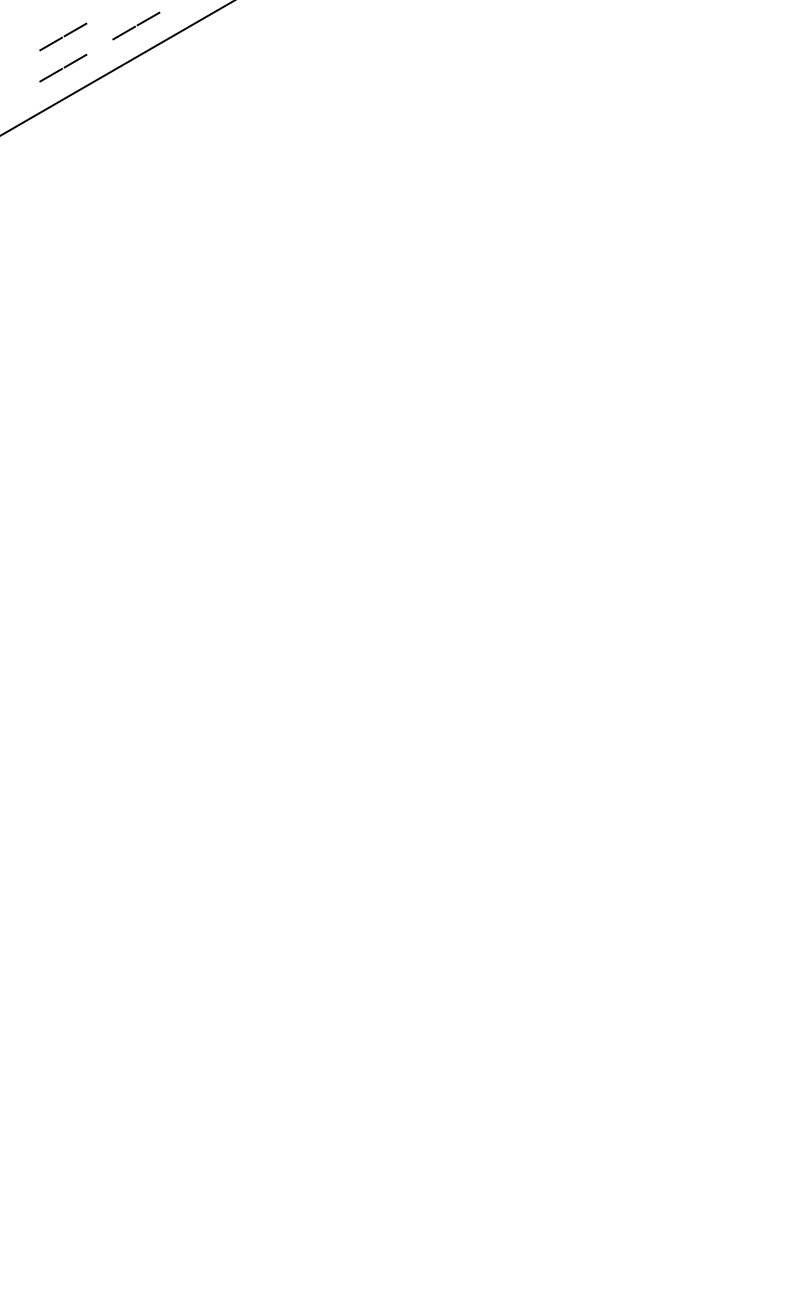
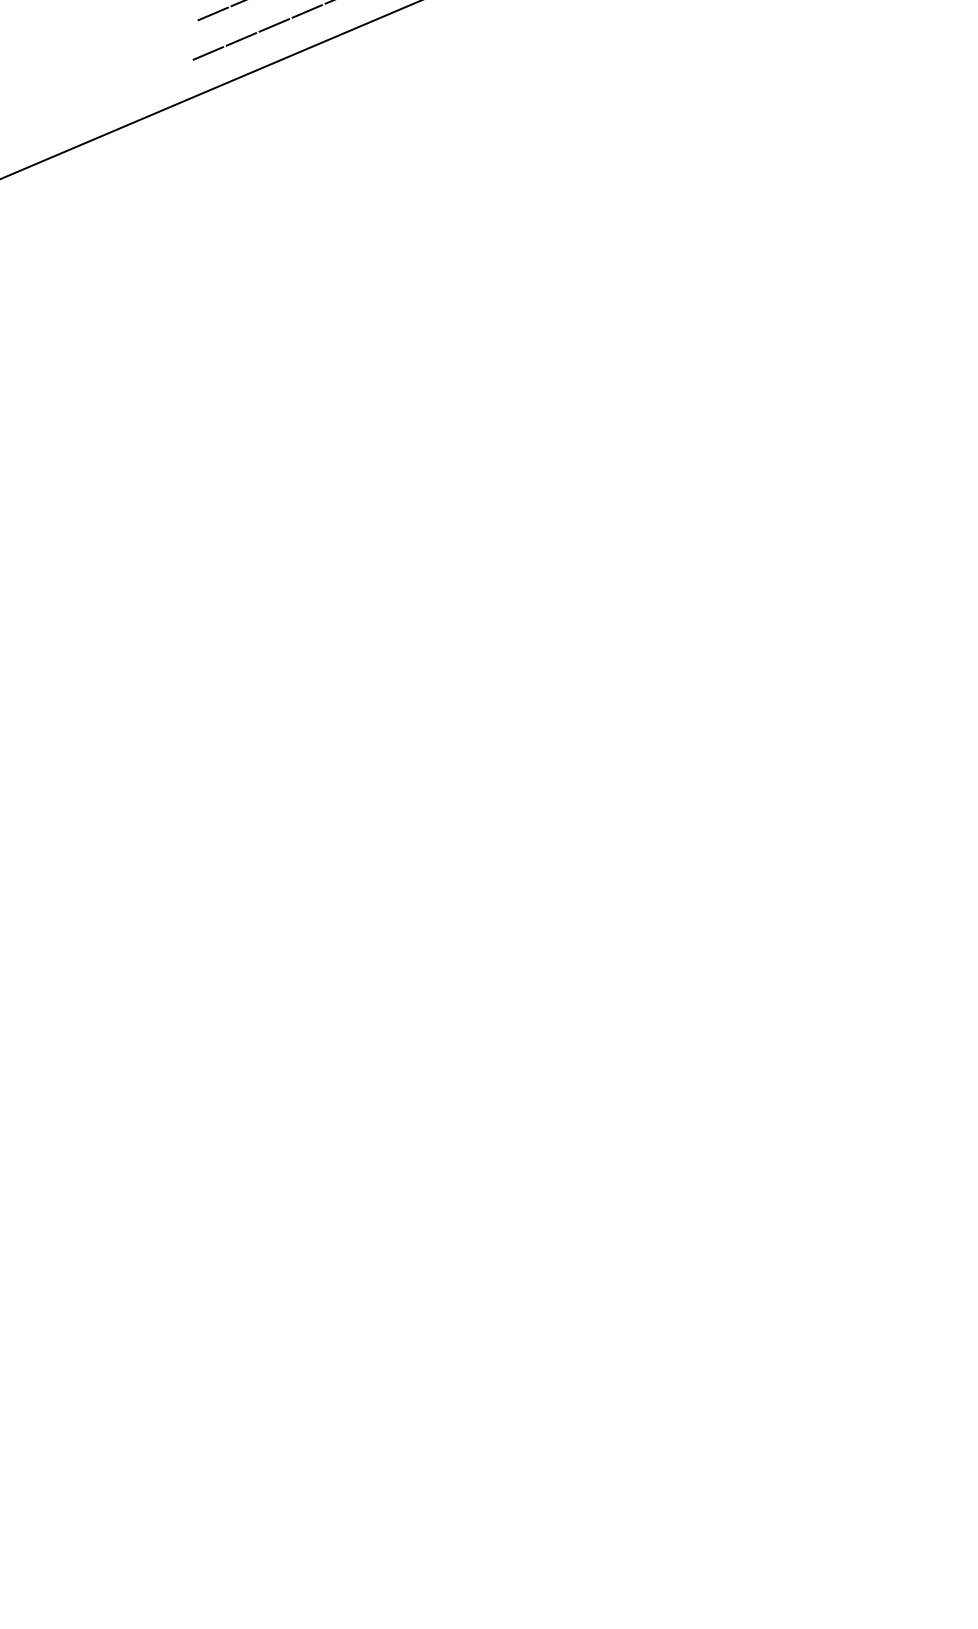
line: (99, 46) -> (274, 24), added

